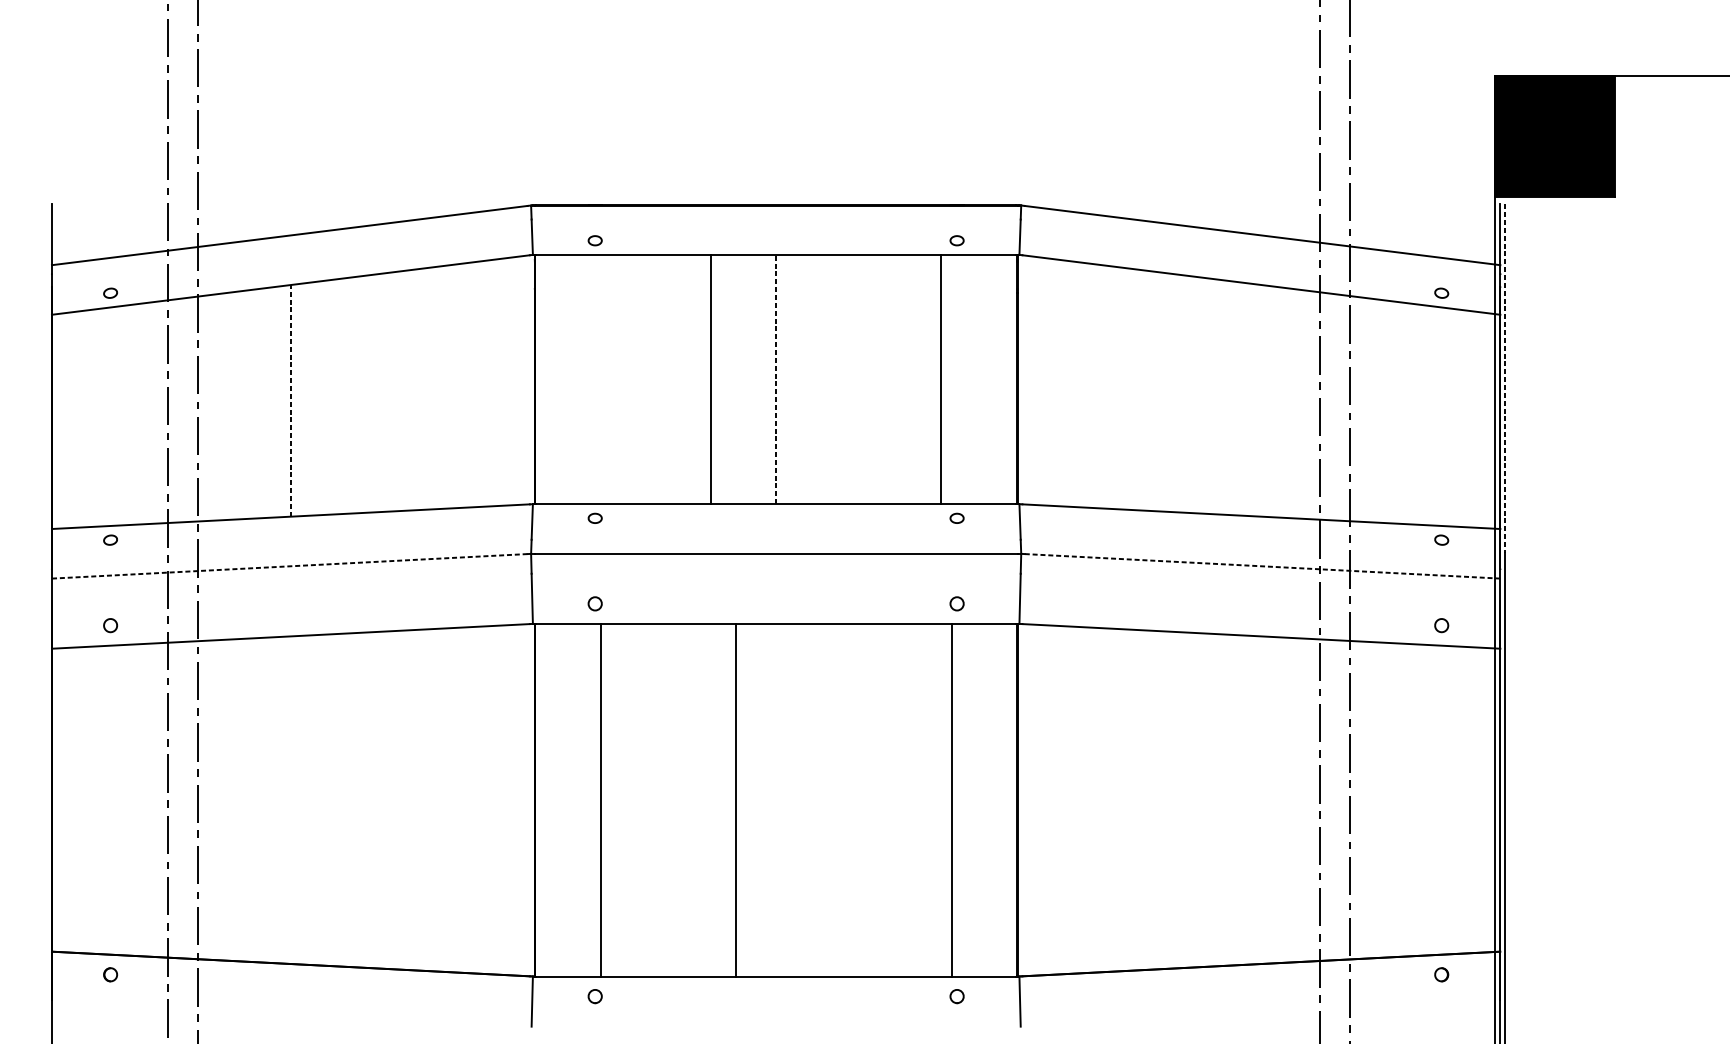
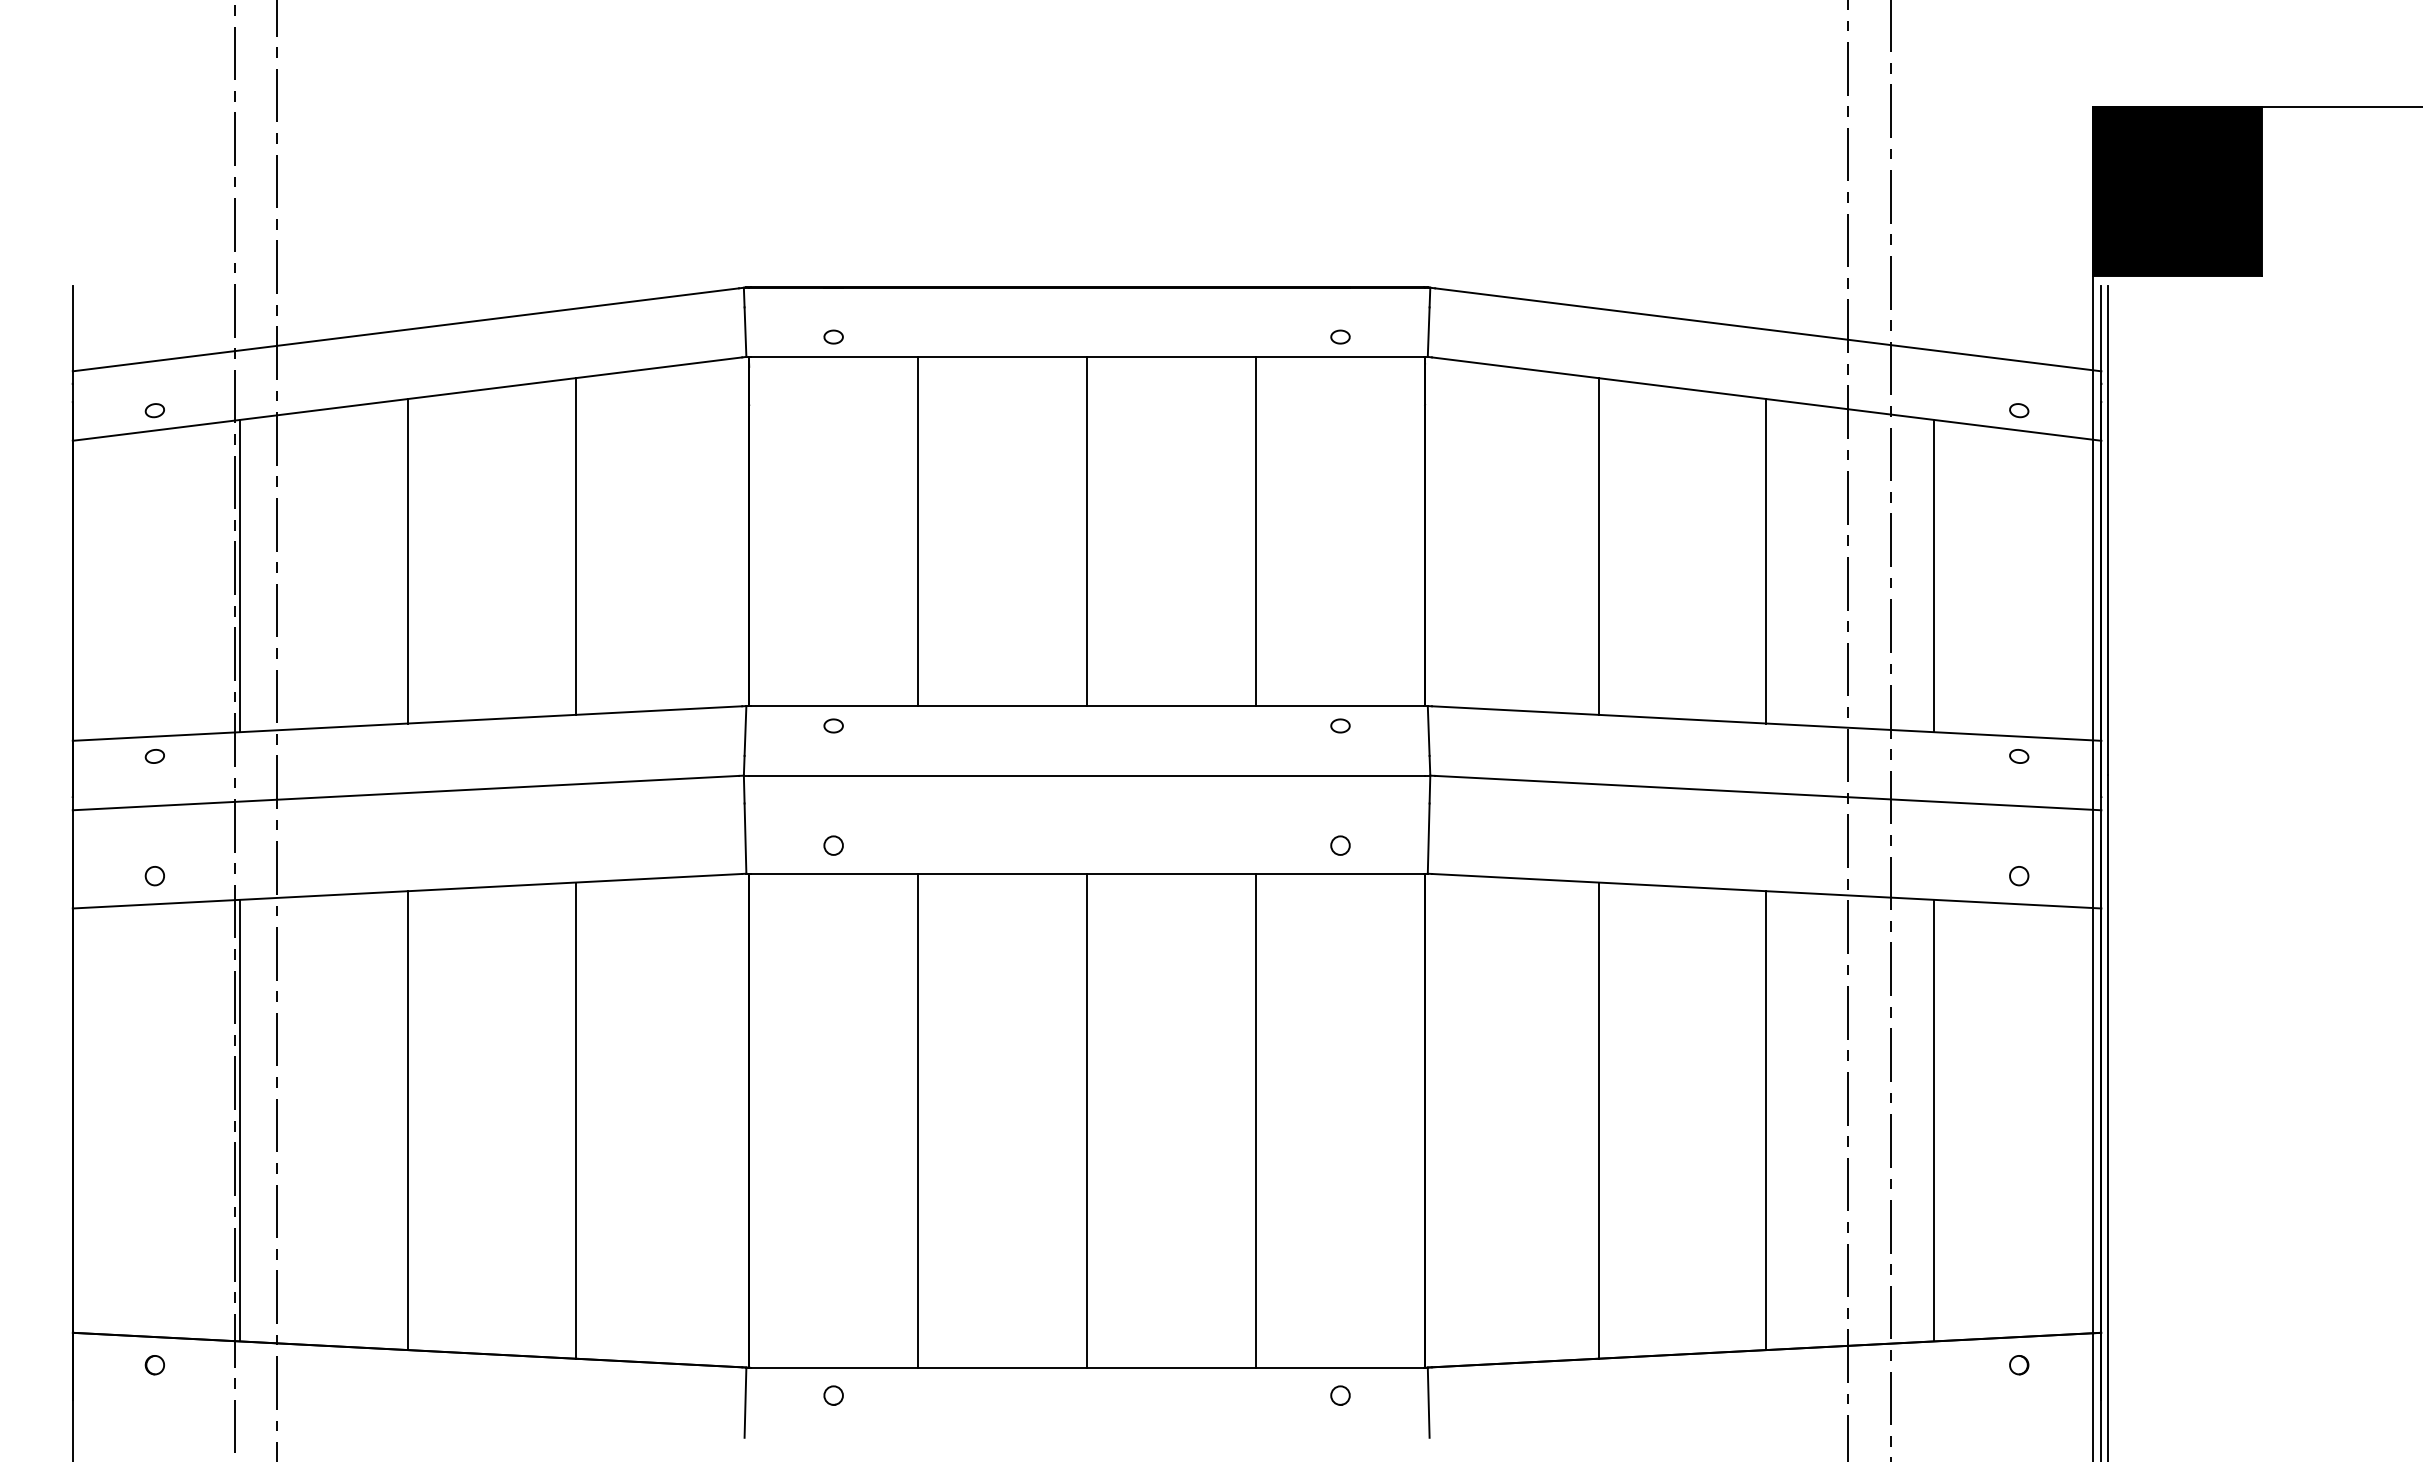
line: (711, 379) -> (918, 531), moved
line: (776, 379) -> (1087, 531), dashed -> solid
line: (941, 379) -> (1256, 531), moved
line: (1505, 379) -> (2108, 531), dashed -> solid
line: (410, 390) -> (575, 546), added
line: (1141, 390) -> (1598, 546), added
line: (291, 400) -> (408, 560), dashed -> solid
line: (1261, 400) -> (1766, 561), added
line: (171, 410) -> (240, 575), added
line: (1380, 410) -> (1933, 575), added
line: (289, 566) -> (405, 793), dashed -> solid
line: (1262, 566) -> (1768, 793), dashed -> solid
line: (171, 800) -> (240, 1120), added
line: (291, 800) -> (408, 1120), added
line: (410, 800) -> (575, 1120), added
line: (600, 800) -> (918, 1120), moved
line: (736, 800) -> (1087, 1120), moved
line: (952, 800) -> (1256, 1120), moved
line: (1141, 800) -> (1598, 1120), added
line: (1261, 800) -> (1766, 1120), added
line: (1380, 800) -> (1933, 1120), added

